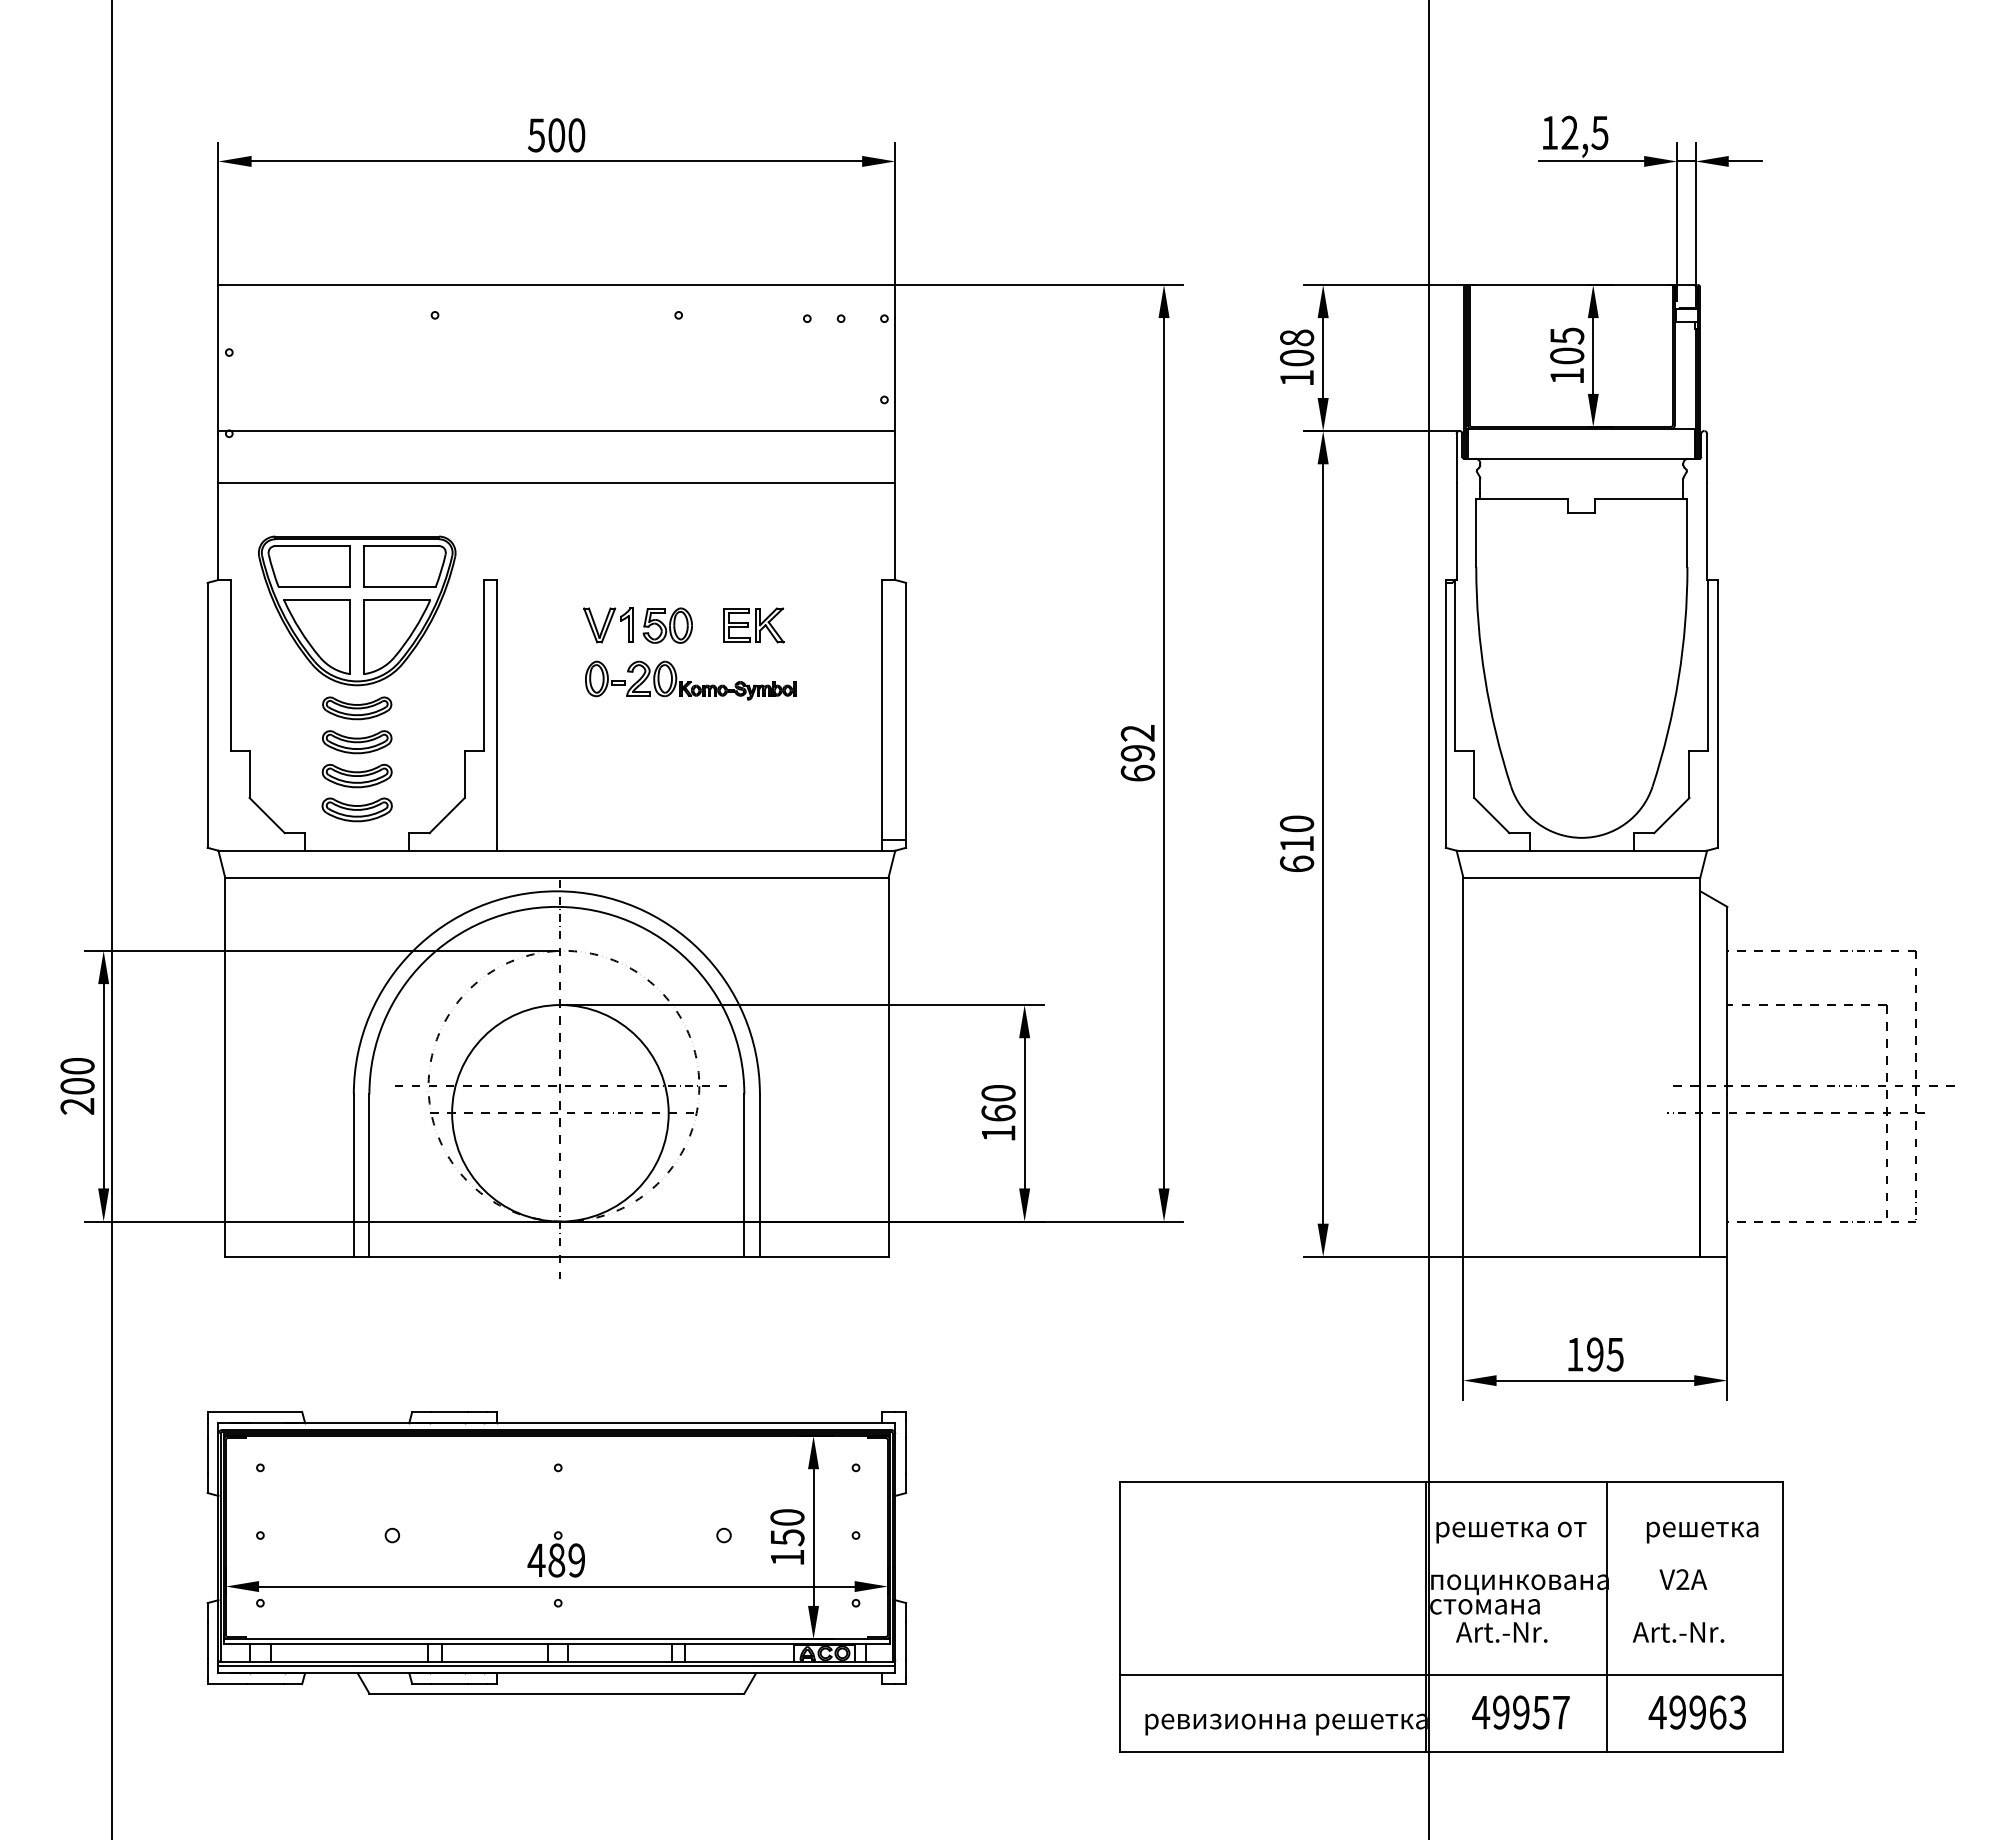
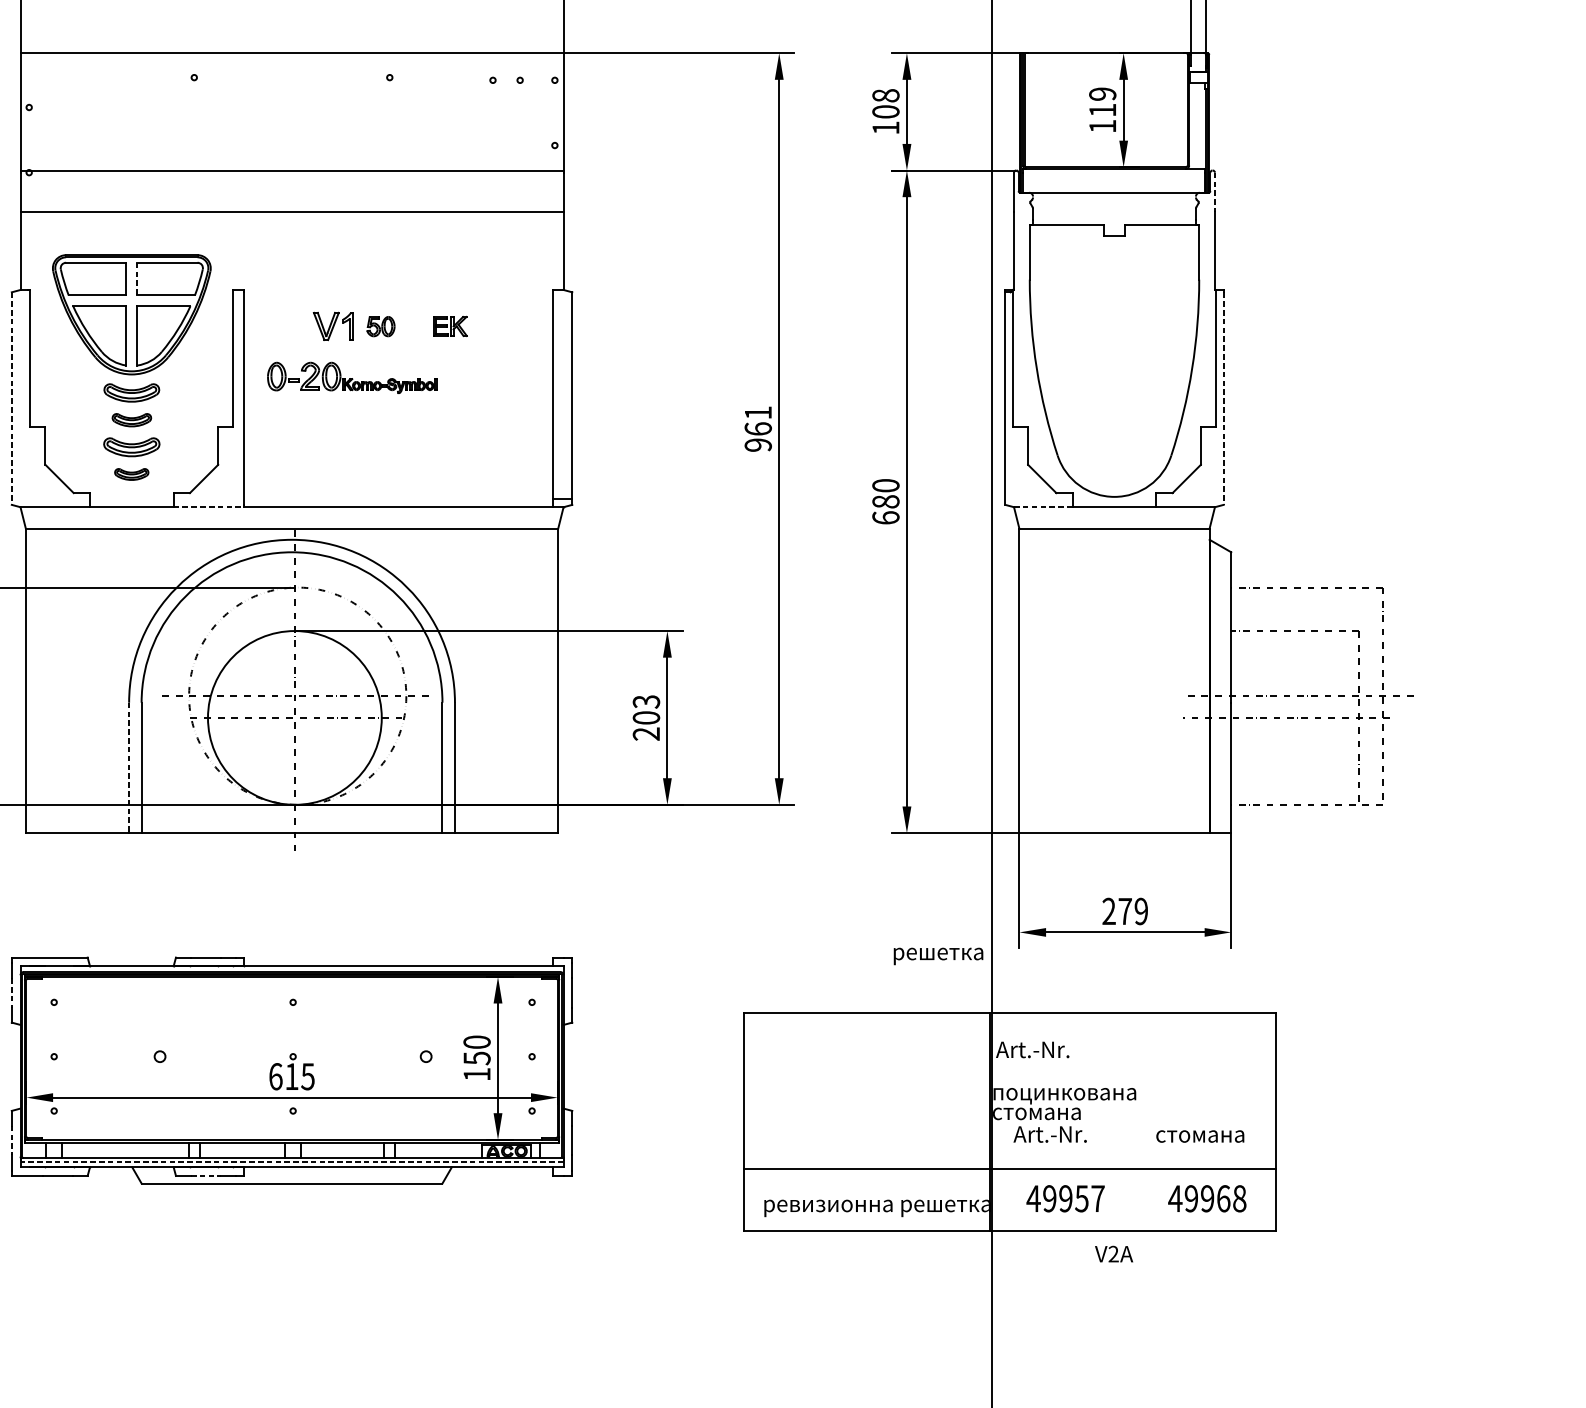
text: (1567, 345) -> (1102, 101), 105 -> 119
line: (1707, 458) -> (1215, 192), solid -> dashed
line: (363, 566) -> (136, 279), solid -> dashed
part: (667, 625) -> (380, 326), size x0.7
part: (753, 625) -> (449, 326), size x0.7
part: (690, 680) -> (351, 377), moved
line: (207, 715) -> (11, 398), solid -> dashed
line: (1717, 715) -> (1223, 398), solid -> dashed
part: (357, 742) -> (132, 420), size x0.7
text: (1137, 753) -> (757, 429), 692 -> 961
part: (356, 809) -> (131, 474), size x0.6
text: (1297, 843) -> (886, 501), 610 -> 680
line: (453, 850) -> (209, 507), solid -> dashed
line: (1493, 850) -> (1043, 507), solid -> dashed
text: (998, 1113) -> (646, 718), 160 -> 203
line: (353, 1176) -> (128, 768), solid -> dashed
text: (1594, 1354) -> (1124, 911), 195 -> 279
line: (207, 1456) -> (11, 993), solid -> dashed
text: (1510, 1529) -> (1057, 1051), рeшетка от -> Art.-Nr.
text: (1702, 1532) -> (938, 956), moved
text: (555, 1560) -> (290, 1076), 489 -> 615
text: (1683, 1579) -> (1114, 1254), moved
line: (1607, 1616) -> (1135, 1121), removed
text: (1687, 1632) -> (1199, 1134), Art.-Nr. -> стомана
line: (207, 1640) -> (11, 1140), solid -> dashed
line: (556, 1666) -> (291, 1161), solid -> dashed
line: (449, 1684) -> (205, 1176), solid -> dashed
text: (1737, 1712) -> (1239, 1198), 49963 -> 49968

